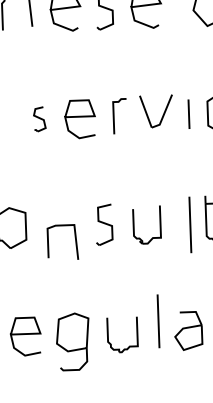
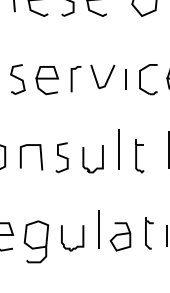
part: (39, 119) -> (17, 79), size x1.67
line: (190, 224) -> (118, 149), moved
line: (75, 242) -> (40, 157), moved

